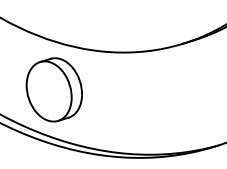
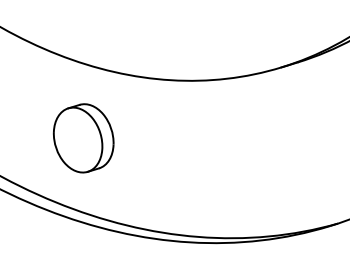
part: (53, 89) -> (82, 137), size x0.7

